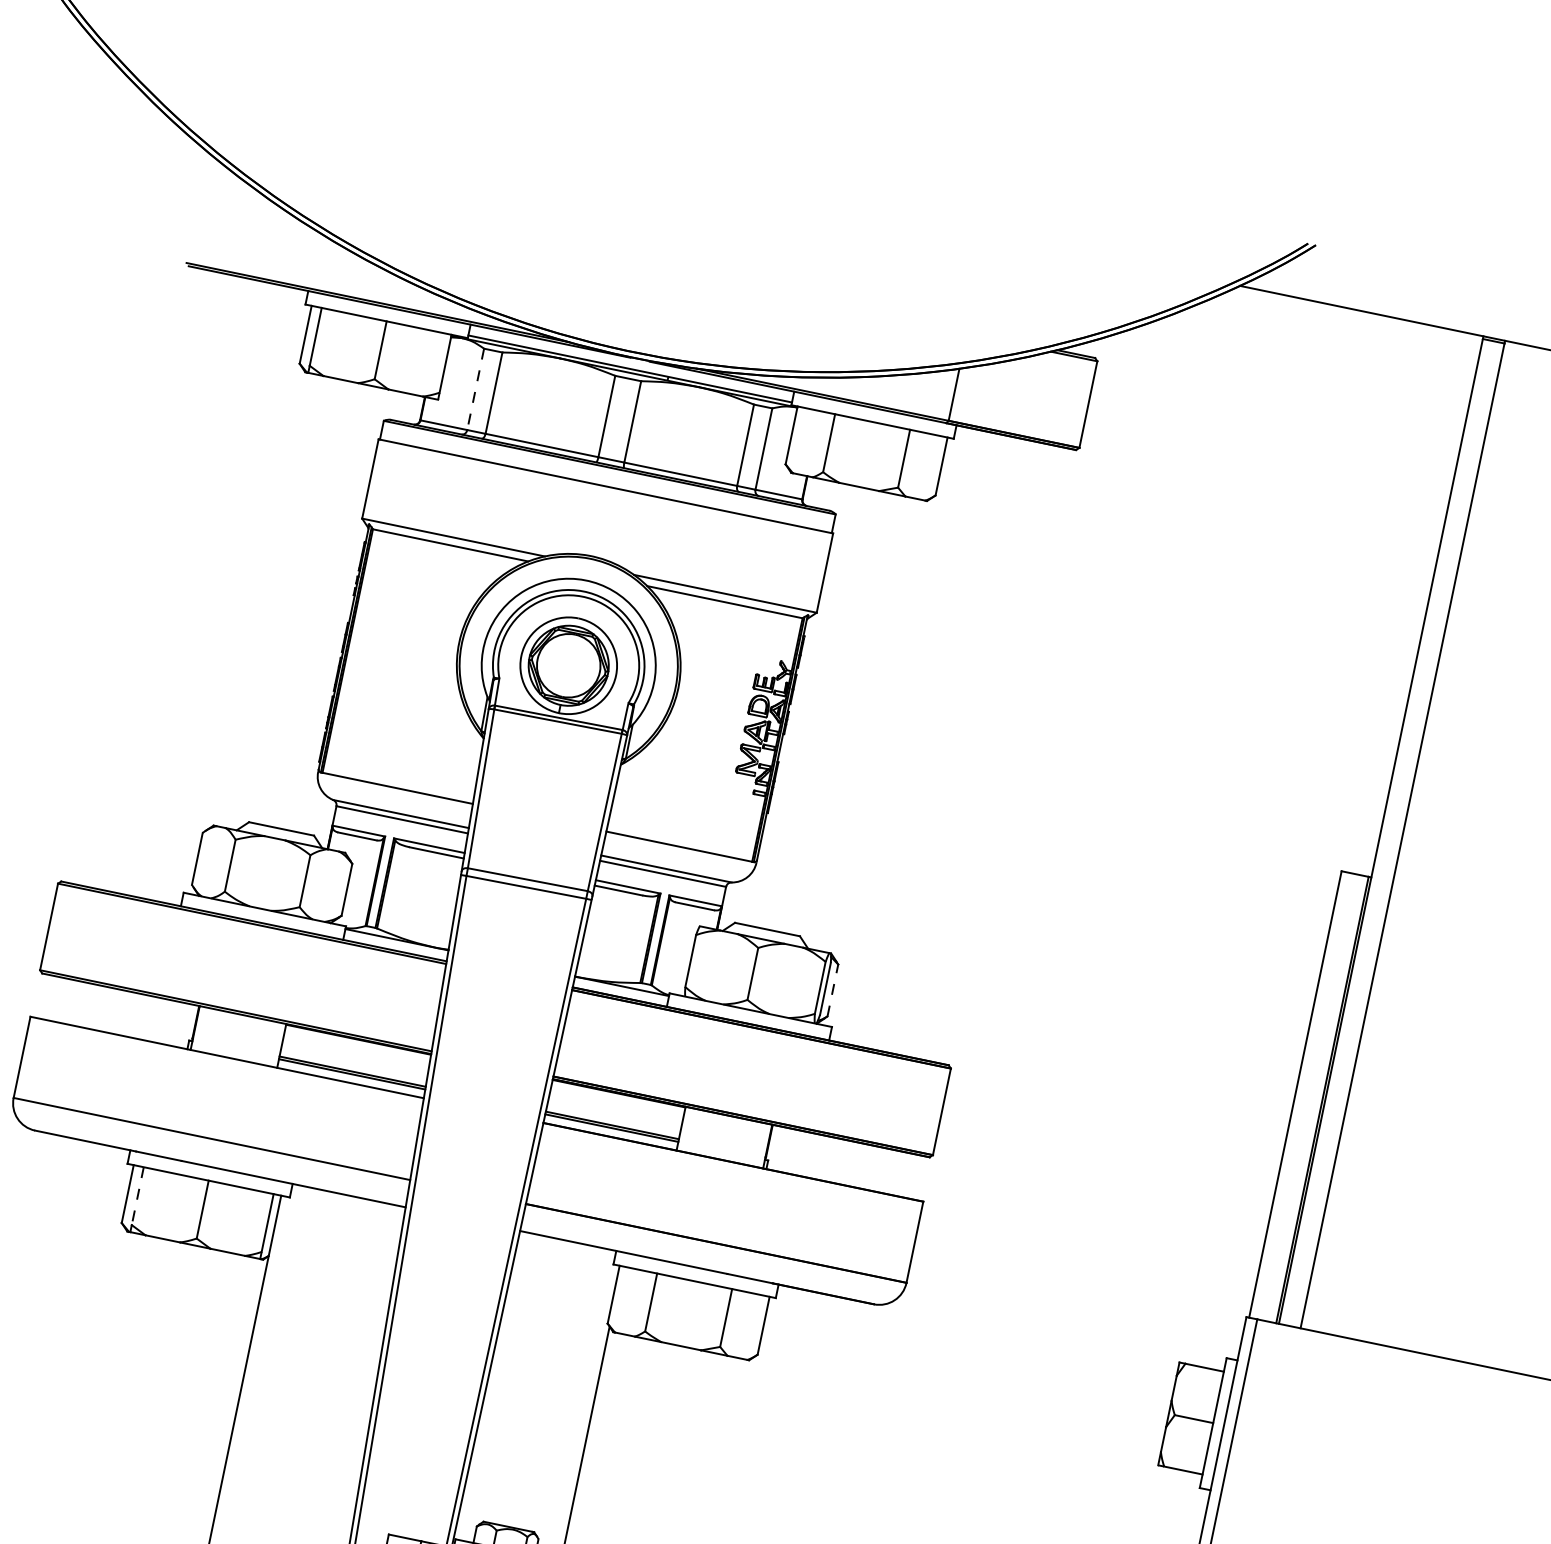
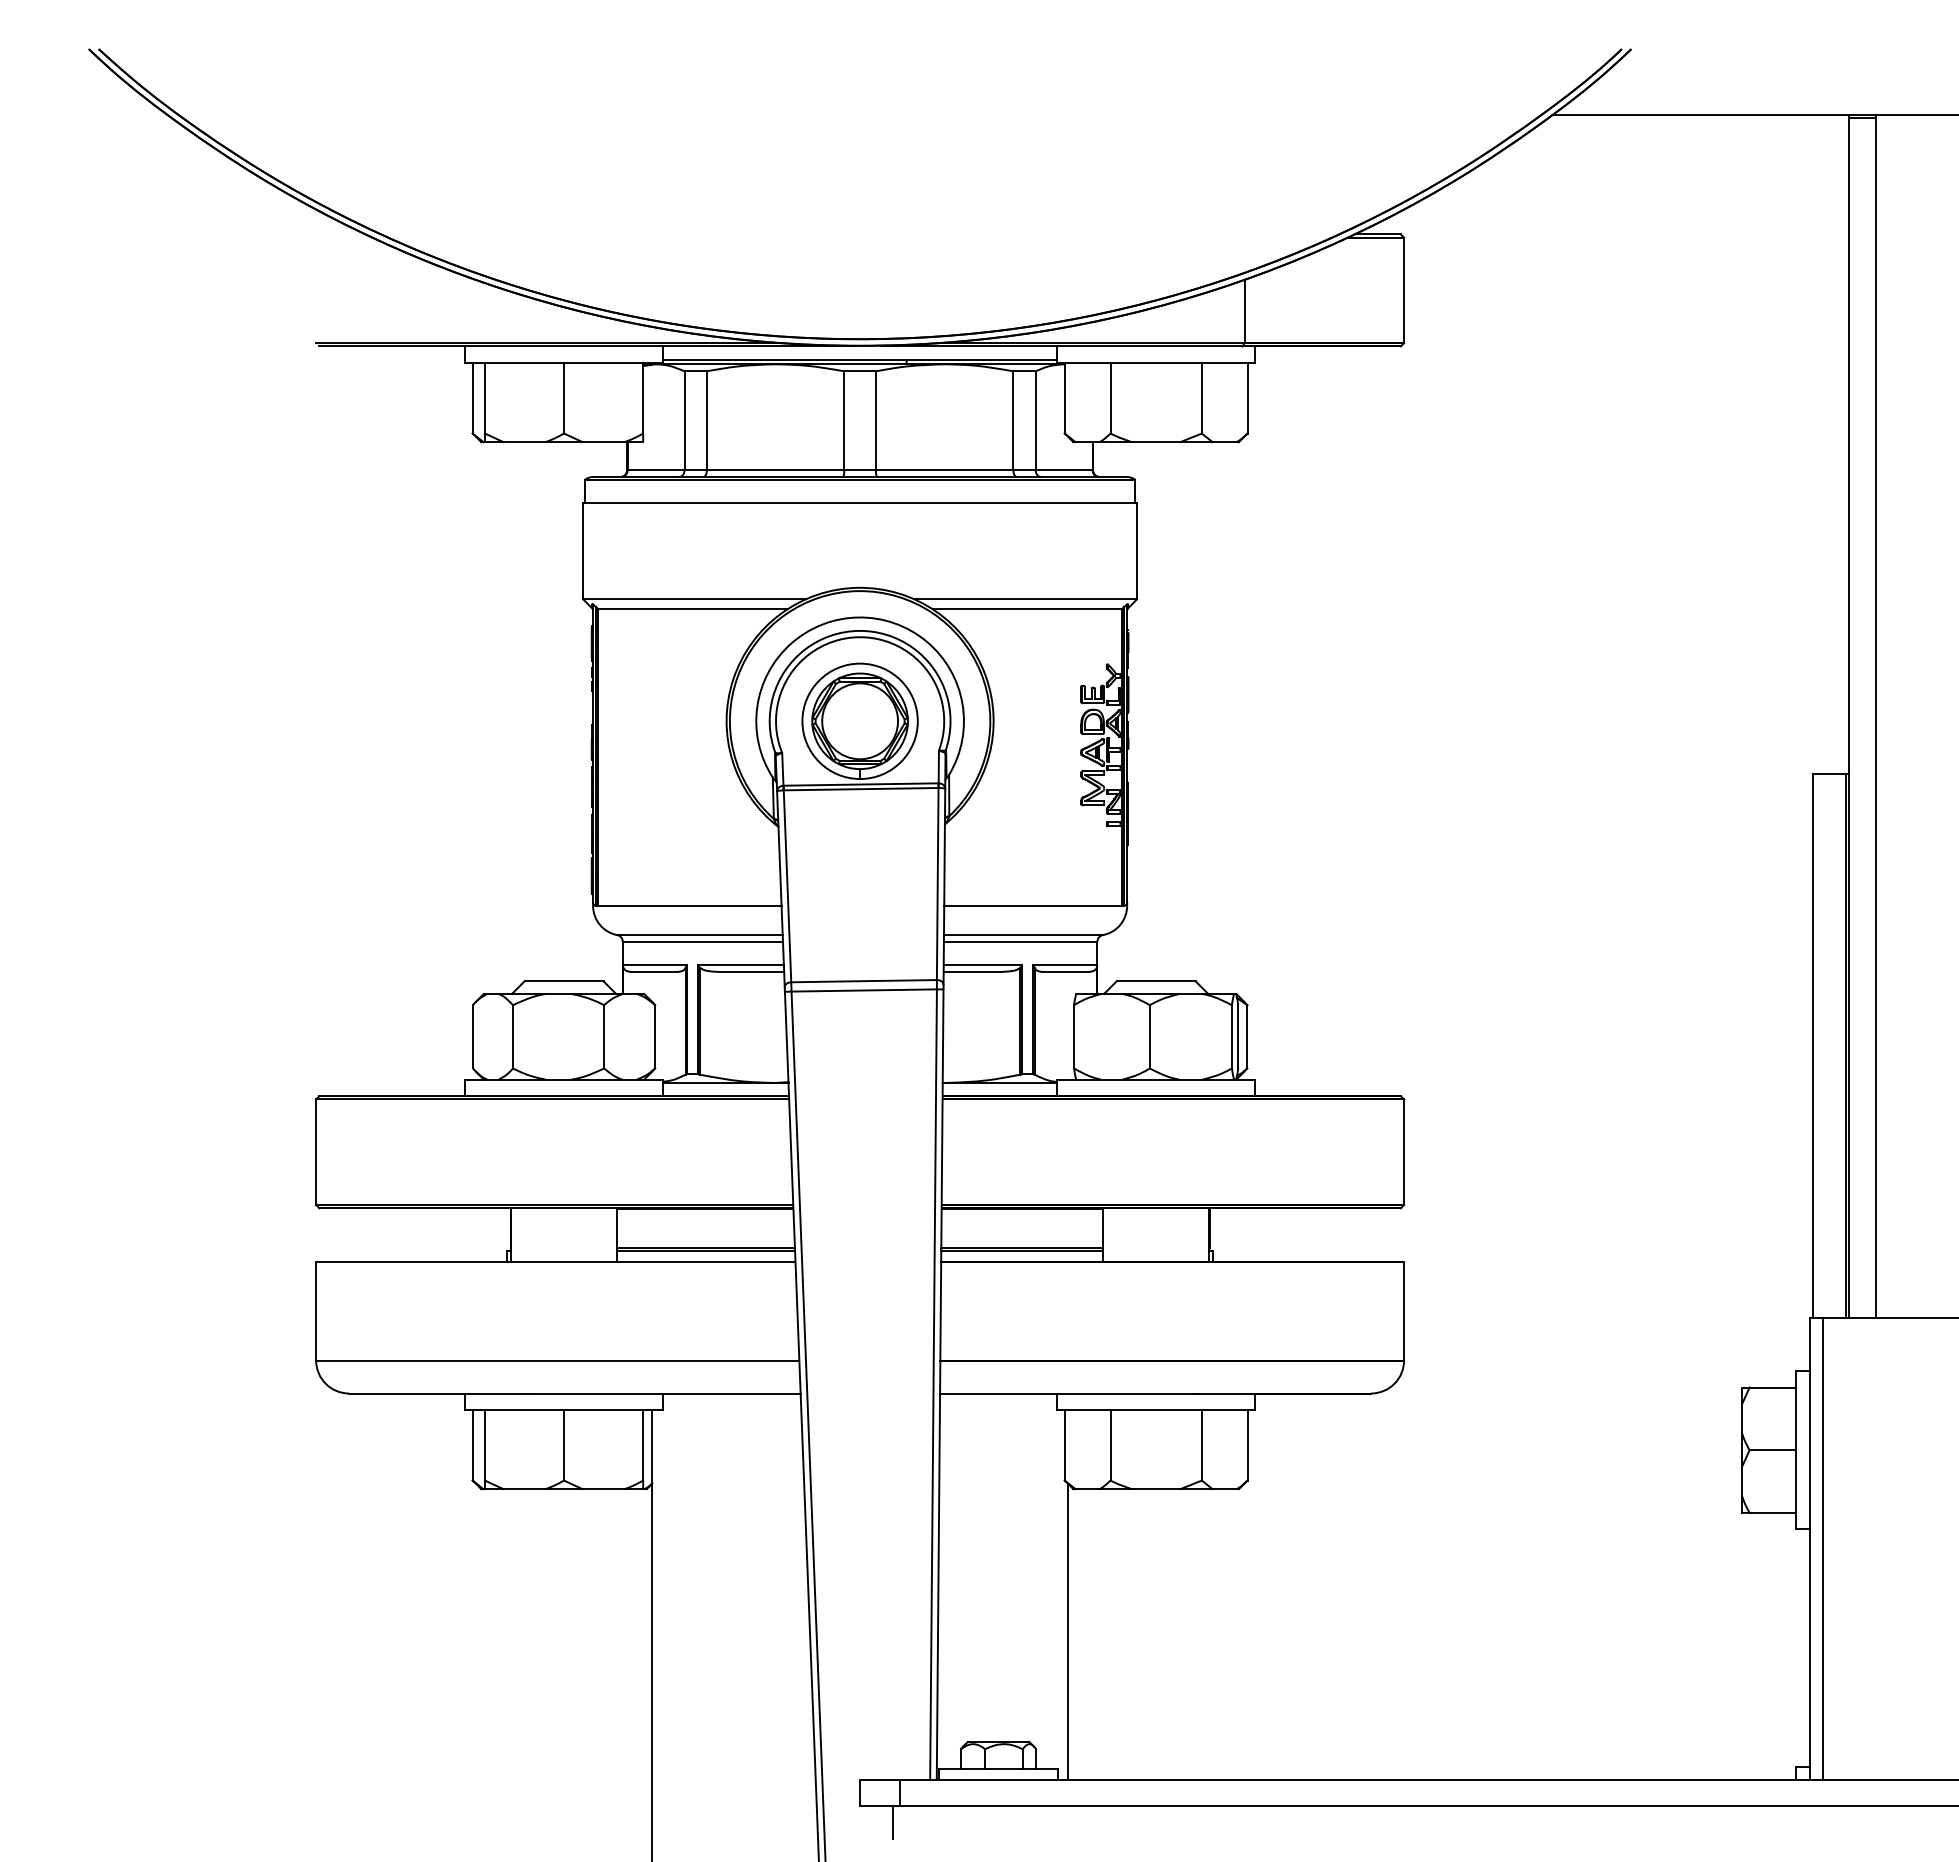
line: (475, 389) -> (684, 420), dashed -> solid
line: (833, 990) -> (1247, 1036), dashed -> solid
line: (137, 1196) -> (484, 1445), dashed -> solid

